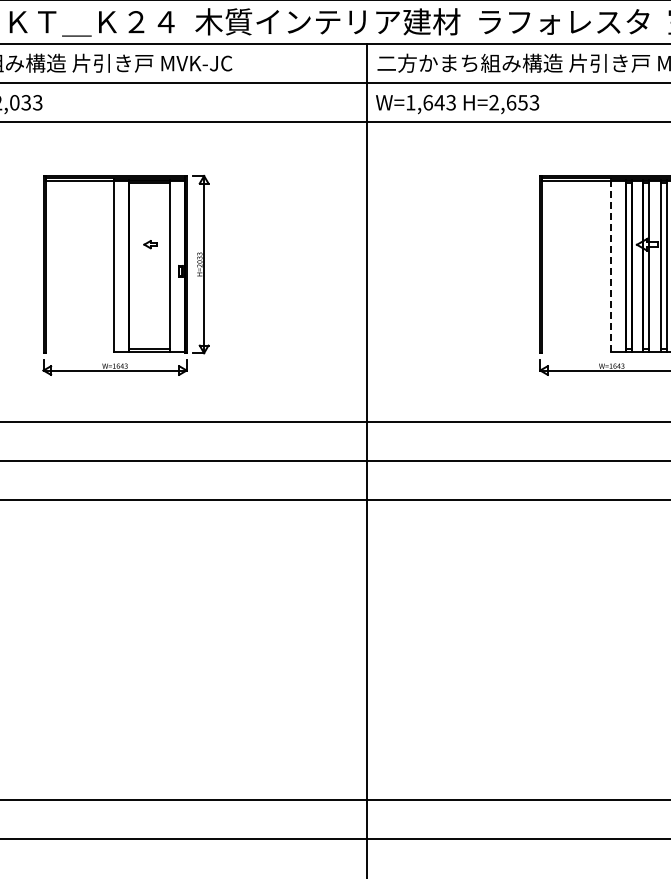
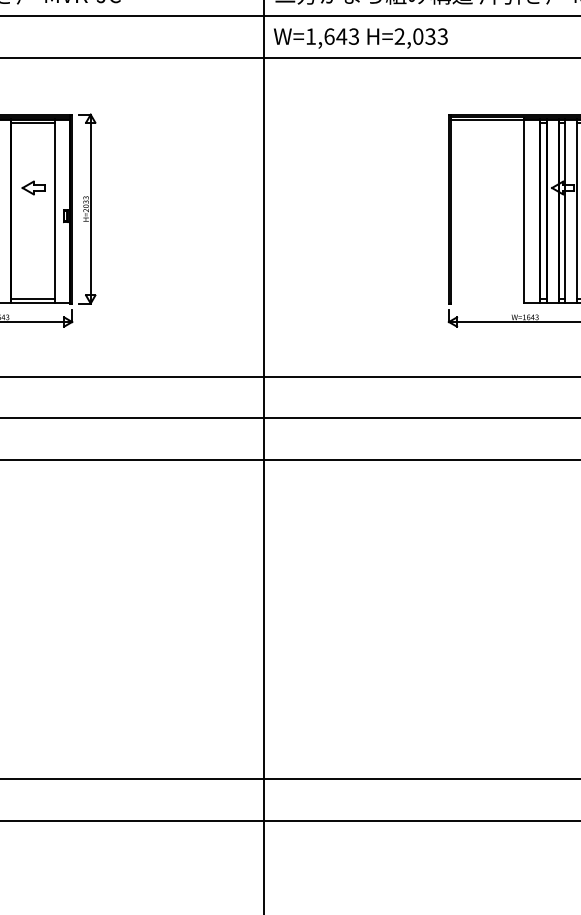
text: (516, 102) -> (423, 36), H=2,653 -> H=2,033
part: (150, 244) -> (33, 187), size x1.67
line: (610, 266) -> (523, 211), dashed -> solid

